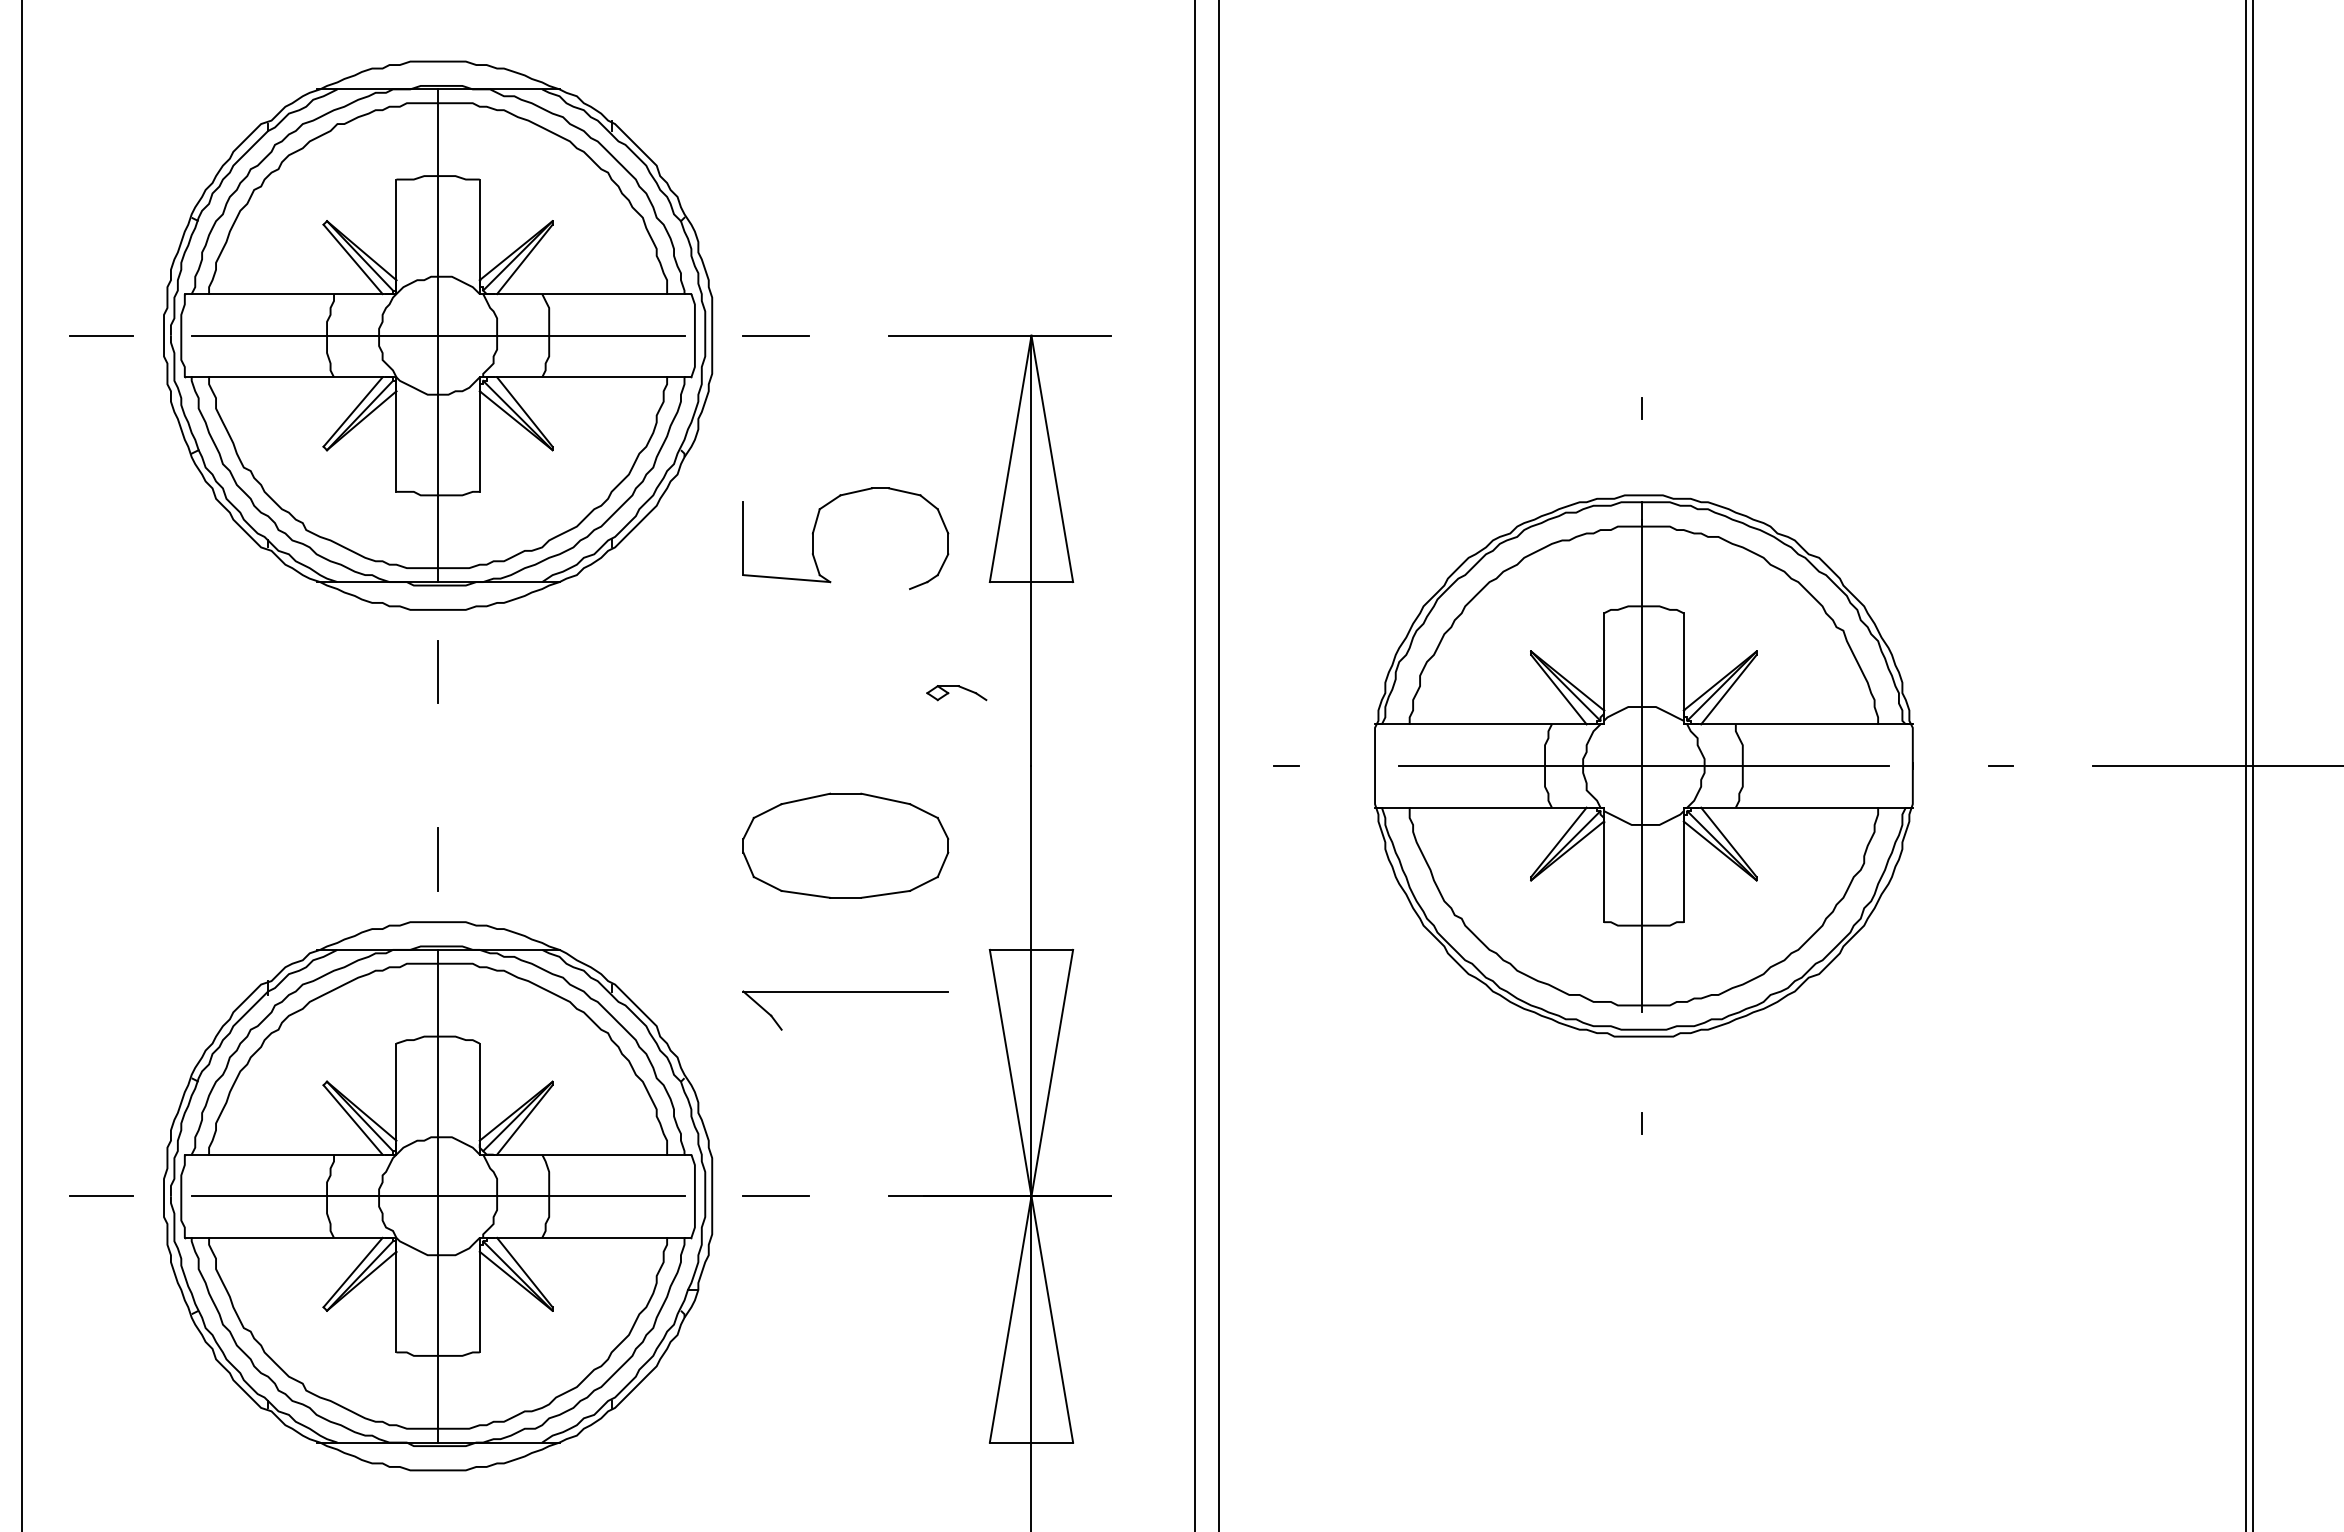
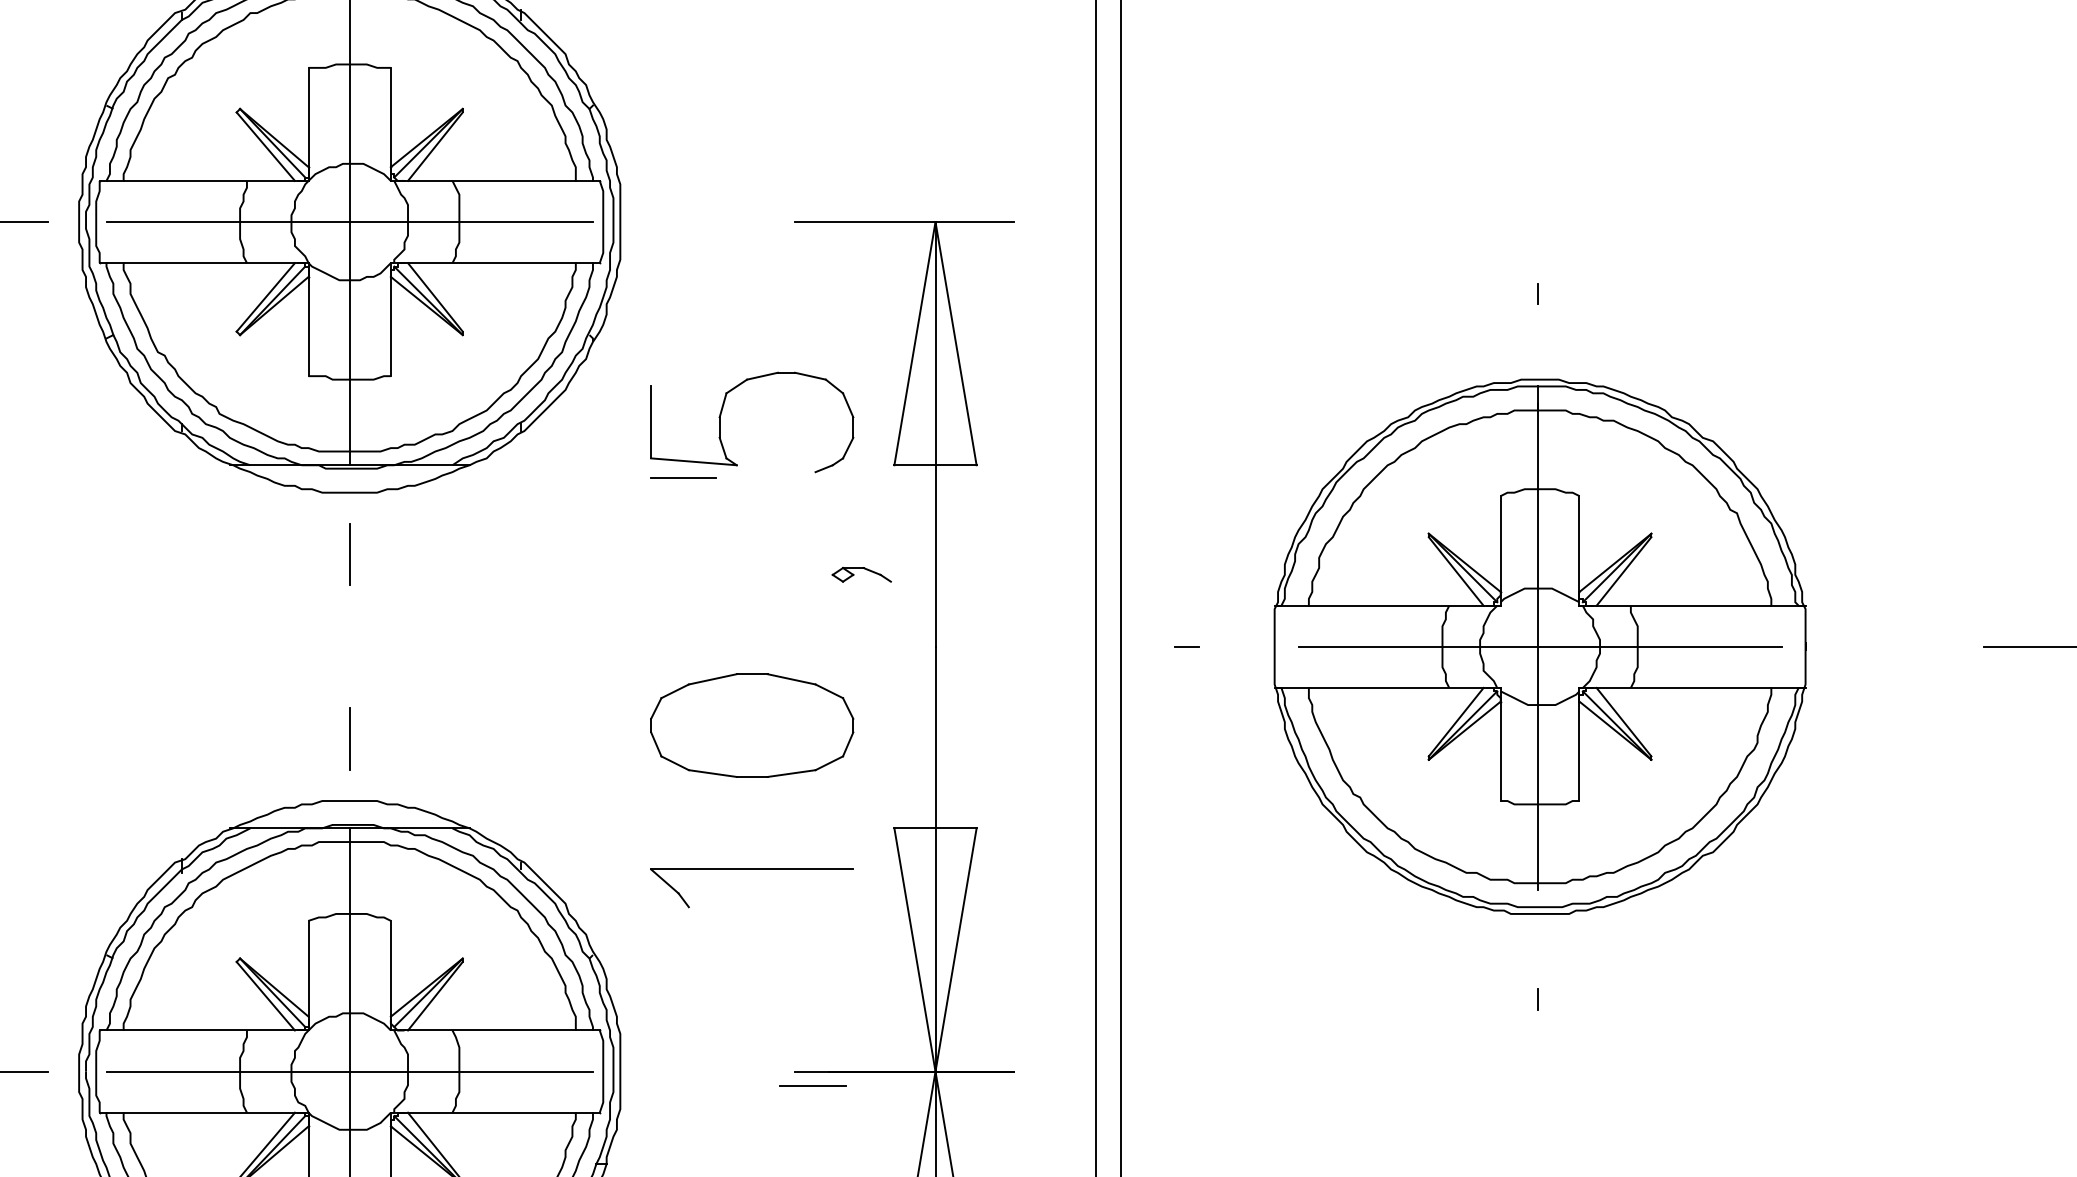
line: (775, 335) -> (682, 477), moved
line: (2001, 765) -> (1893, 646), removed
line: (775, 1195) -> (812, 1085), moved

